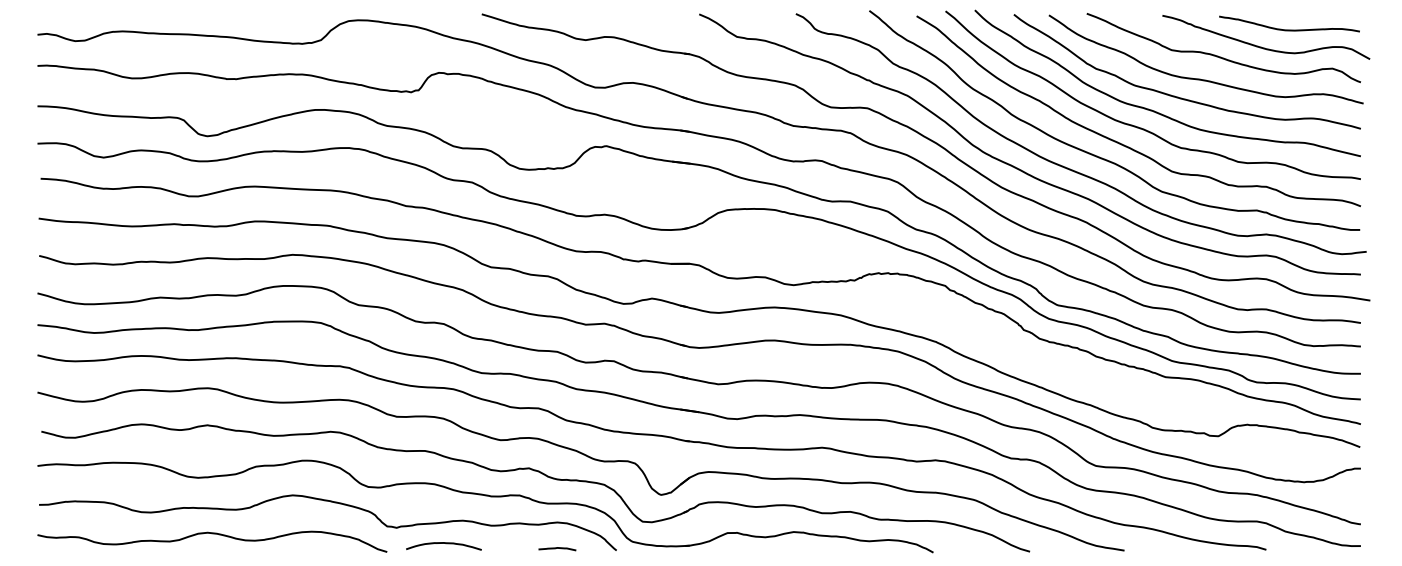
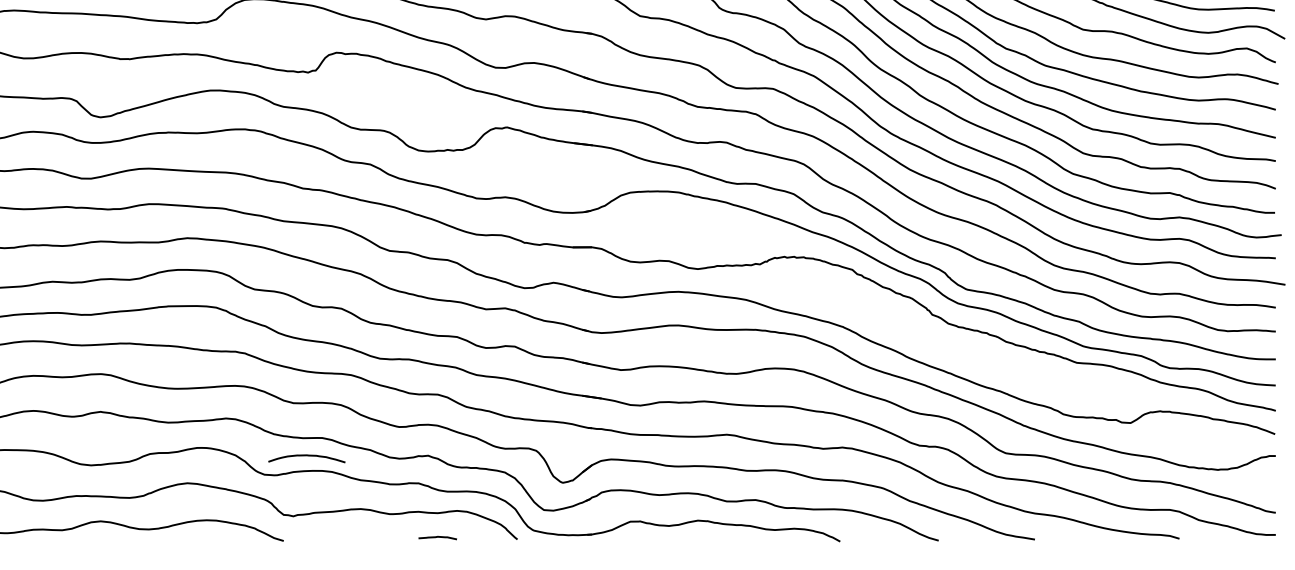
curve: (443, 543) -> (306, 455), moved
curve: (557, 548) -> (437, 537), moved

